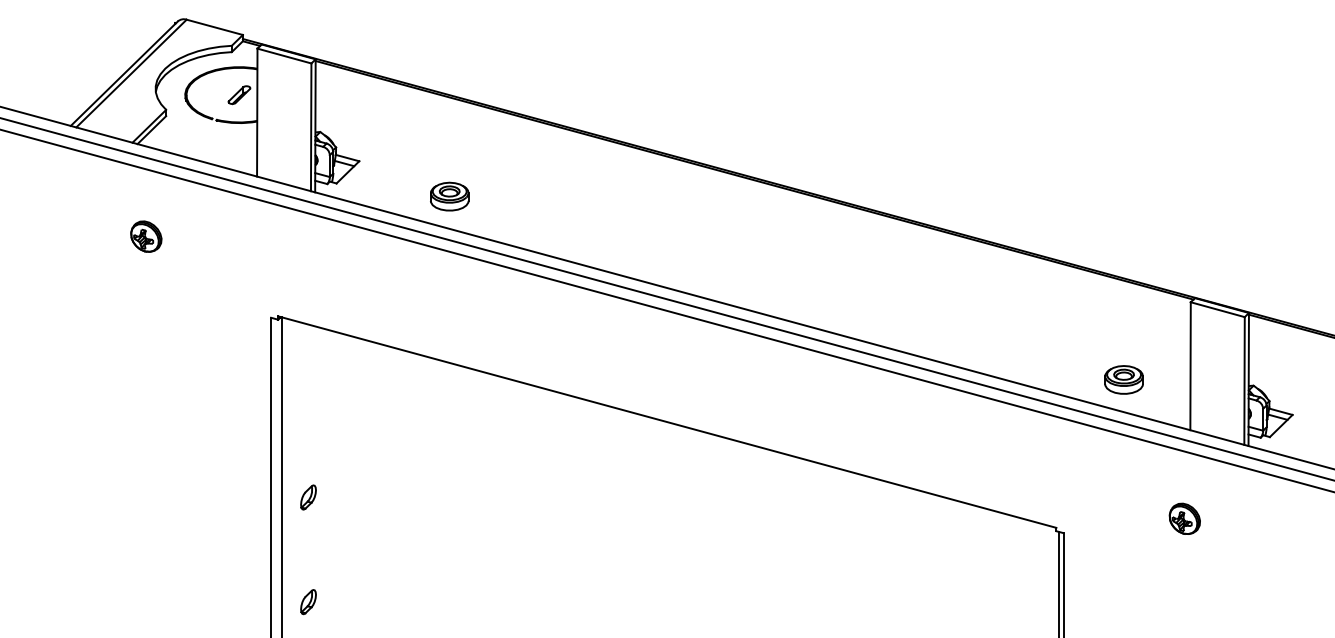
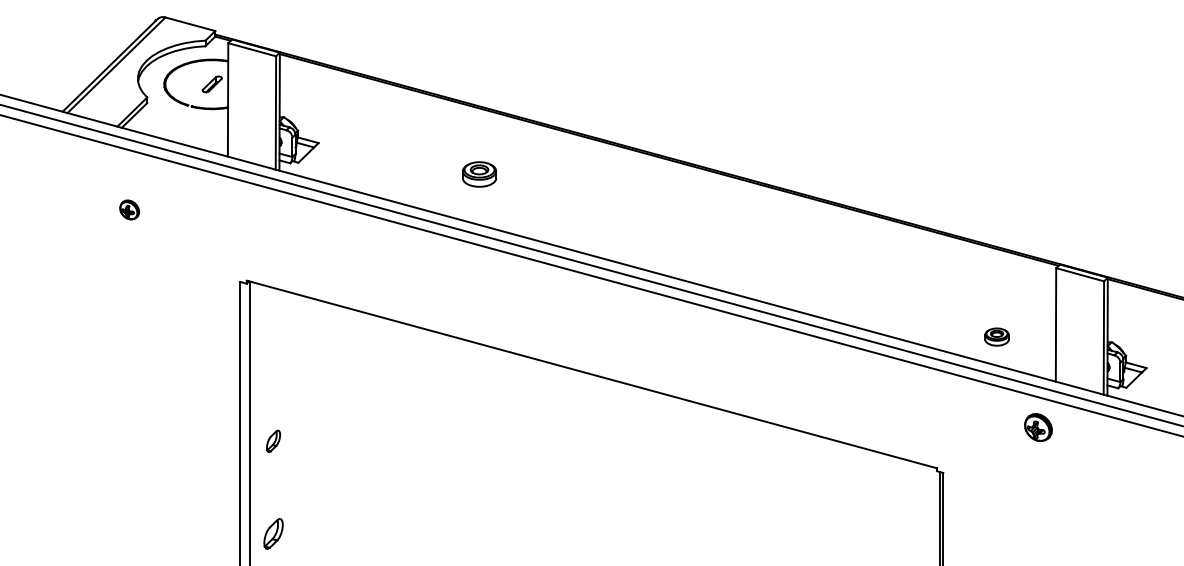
part: (449, 196) -> (479, 174), moved
part: (146, 236) -> (129, 209), size x0.7
part: (1123, 379) -> (996, 336), size x0.7
part: (1184, 518) -> (1038, 427), moved
part: (308, 602) -> (273, 534), size x1.4

